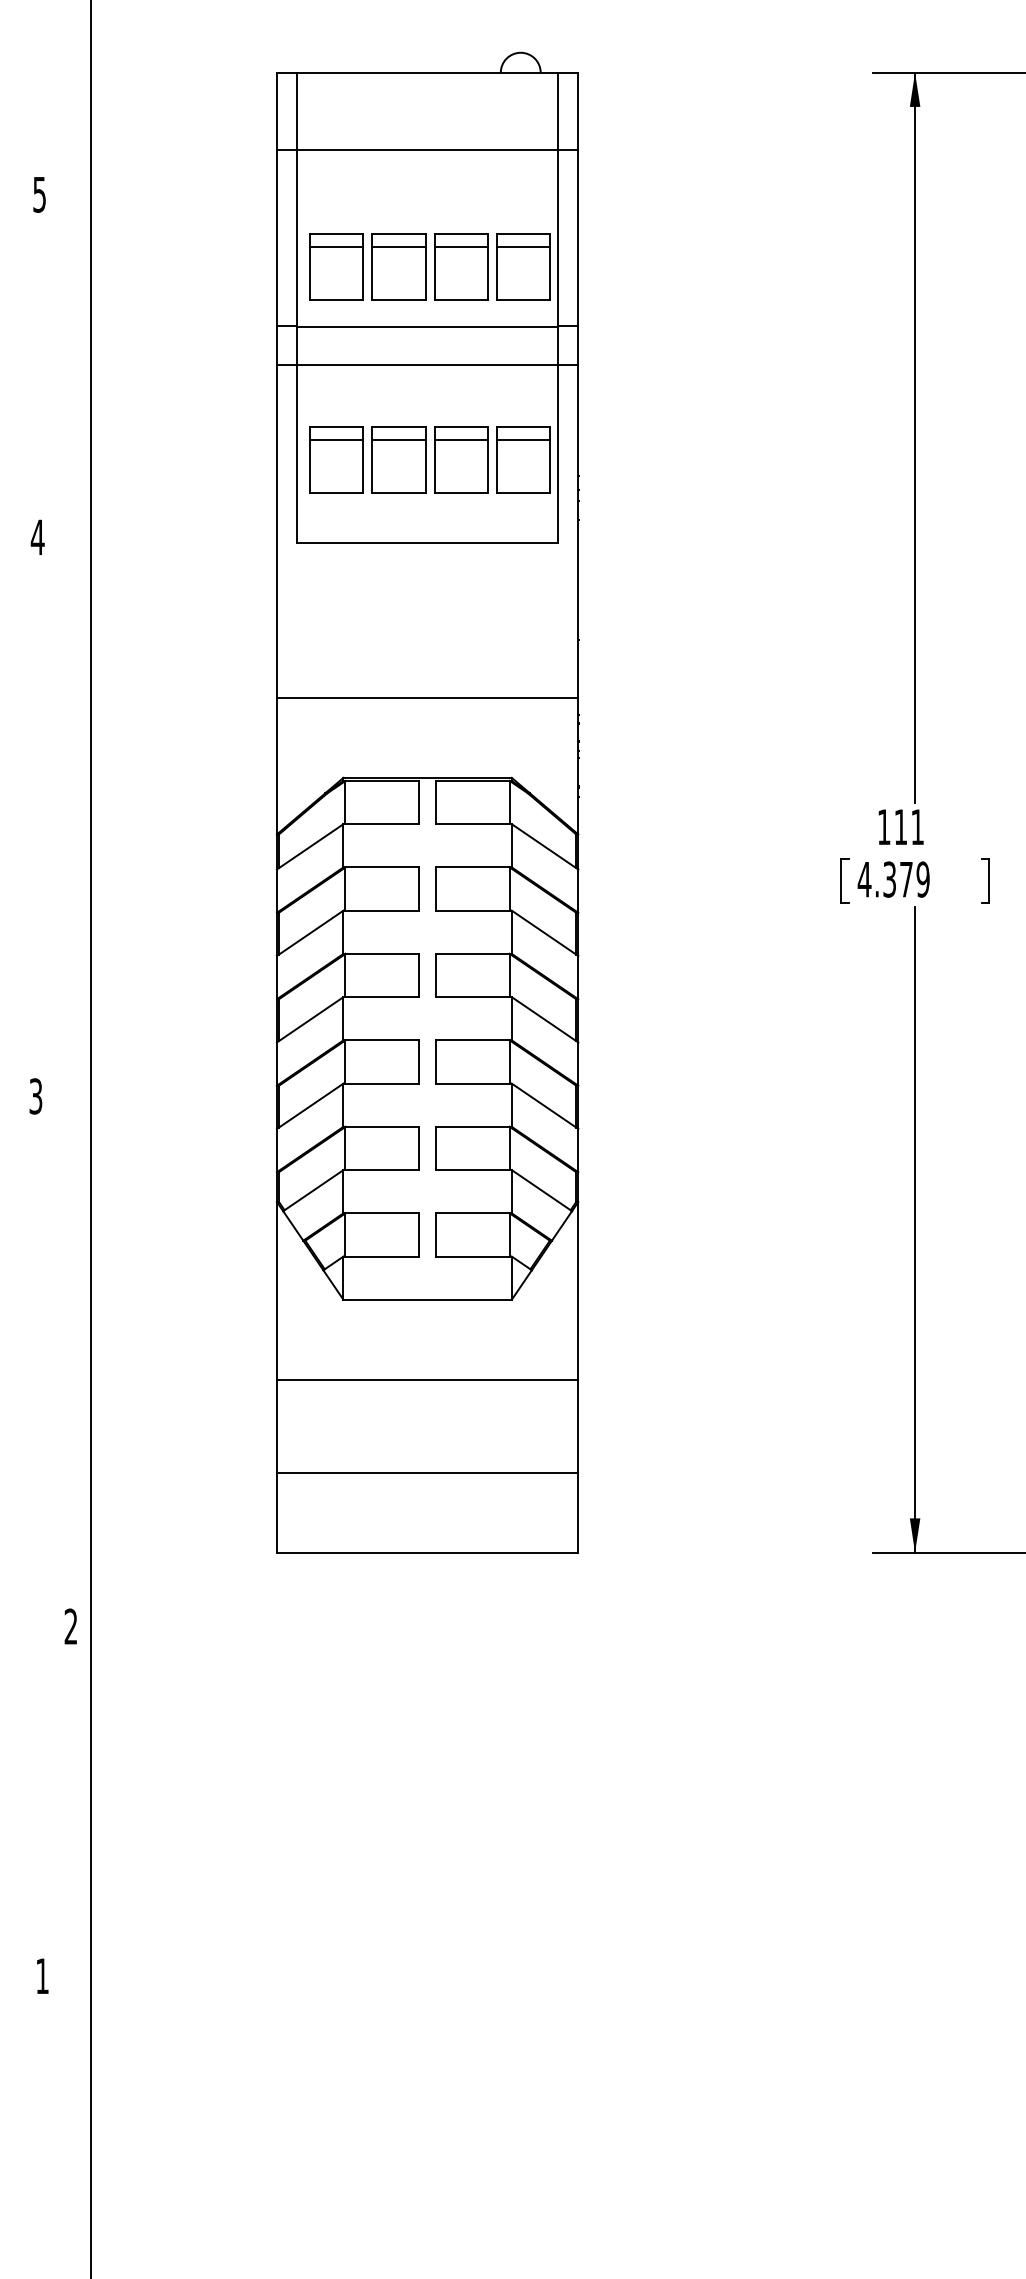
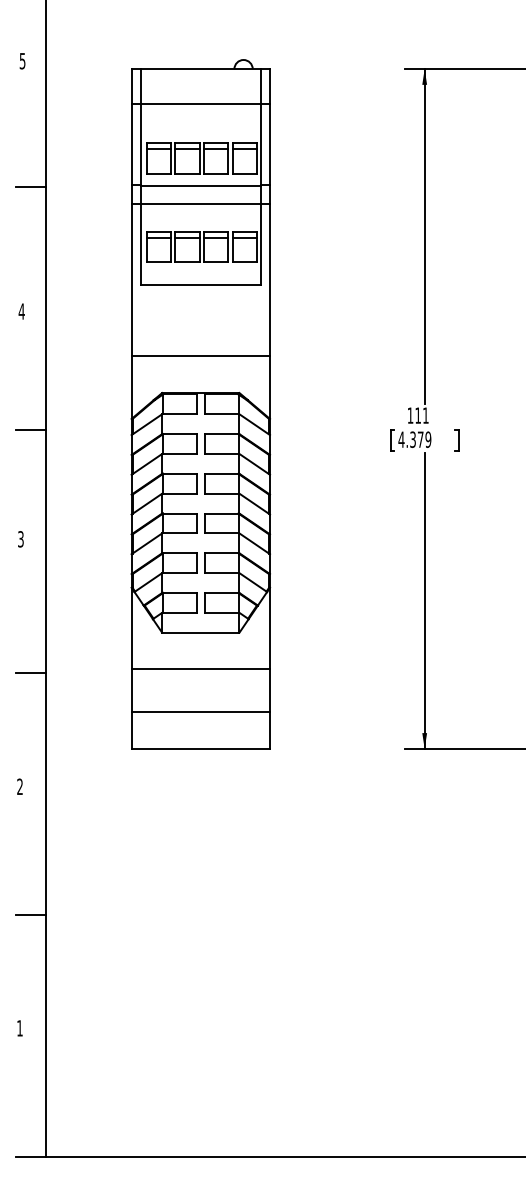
text: (39, 195) -> (22, 61), moved
line: (56, 330) -> (30, 187), added
text: (37, 537) -> (21, 311), moved
line: (56, 859) -> (30, 430), added
line: (56, 1386) -> (30, 672), added
text: (69, 1625) -> (19, 786), moved
line: (56, 1915) -> (30, 915), added
text: (41, 1976) -> (19, 1028), moved

